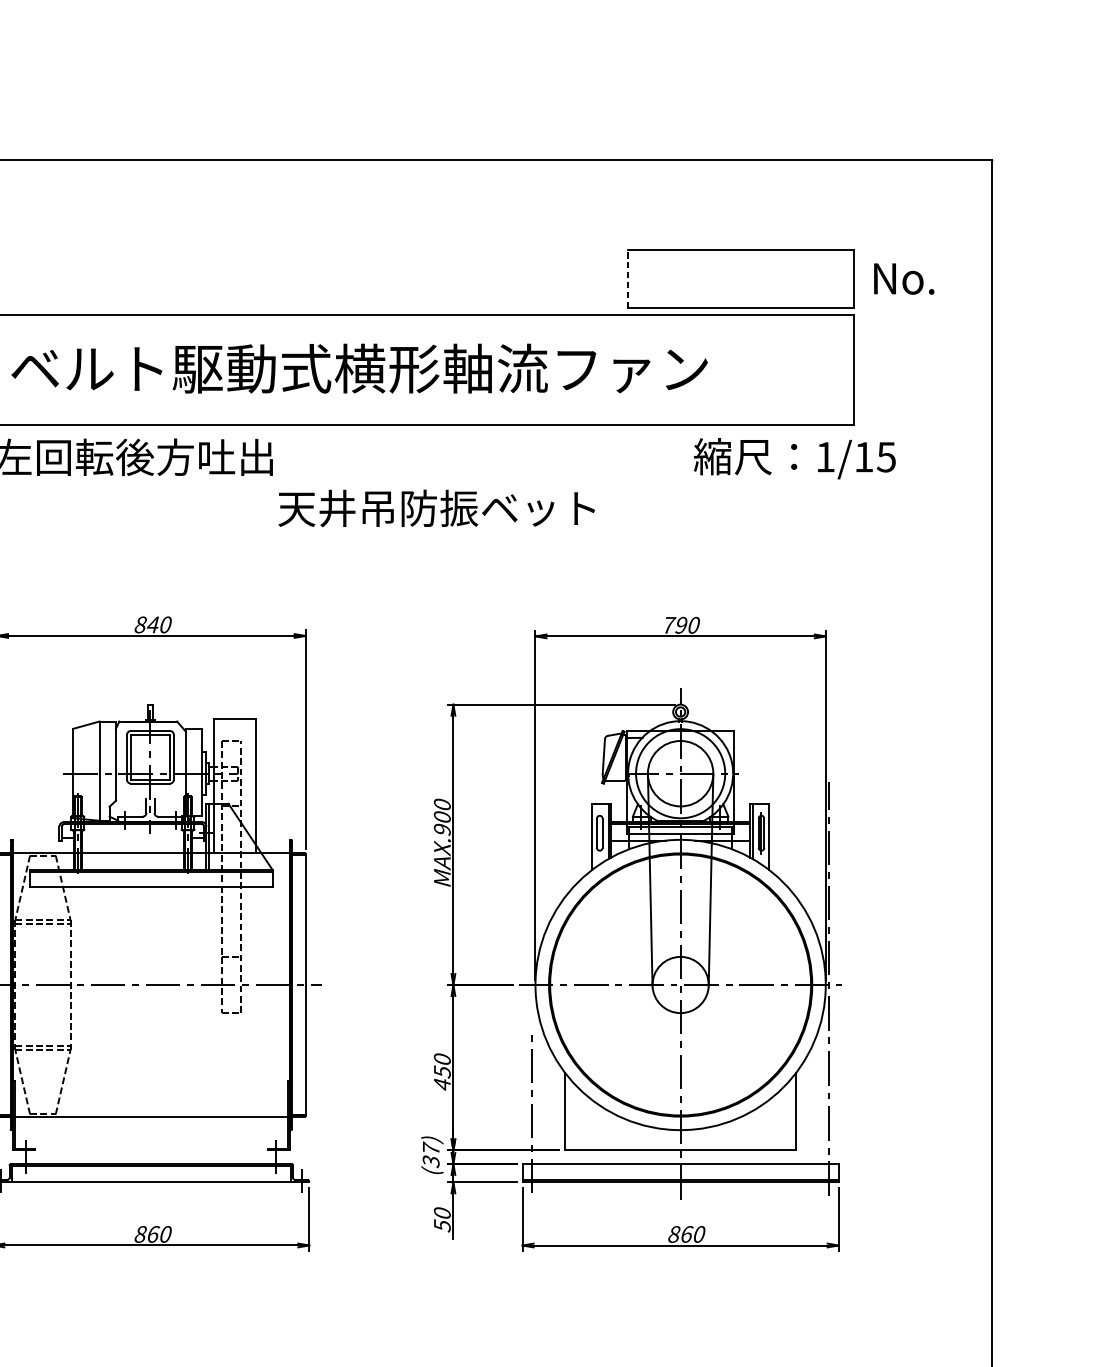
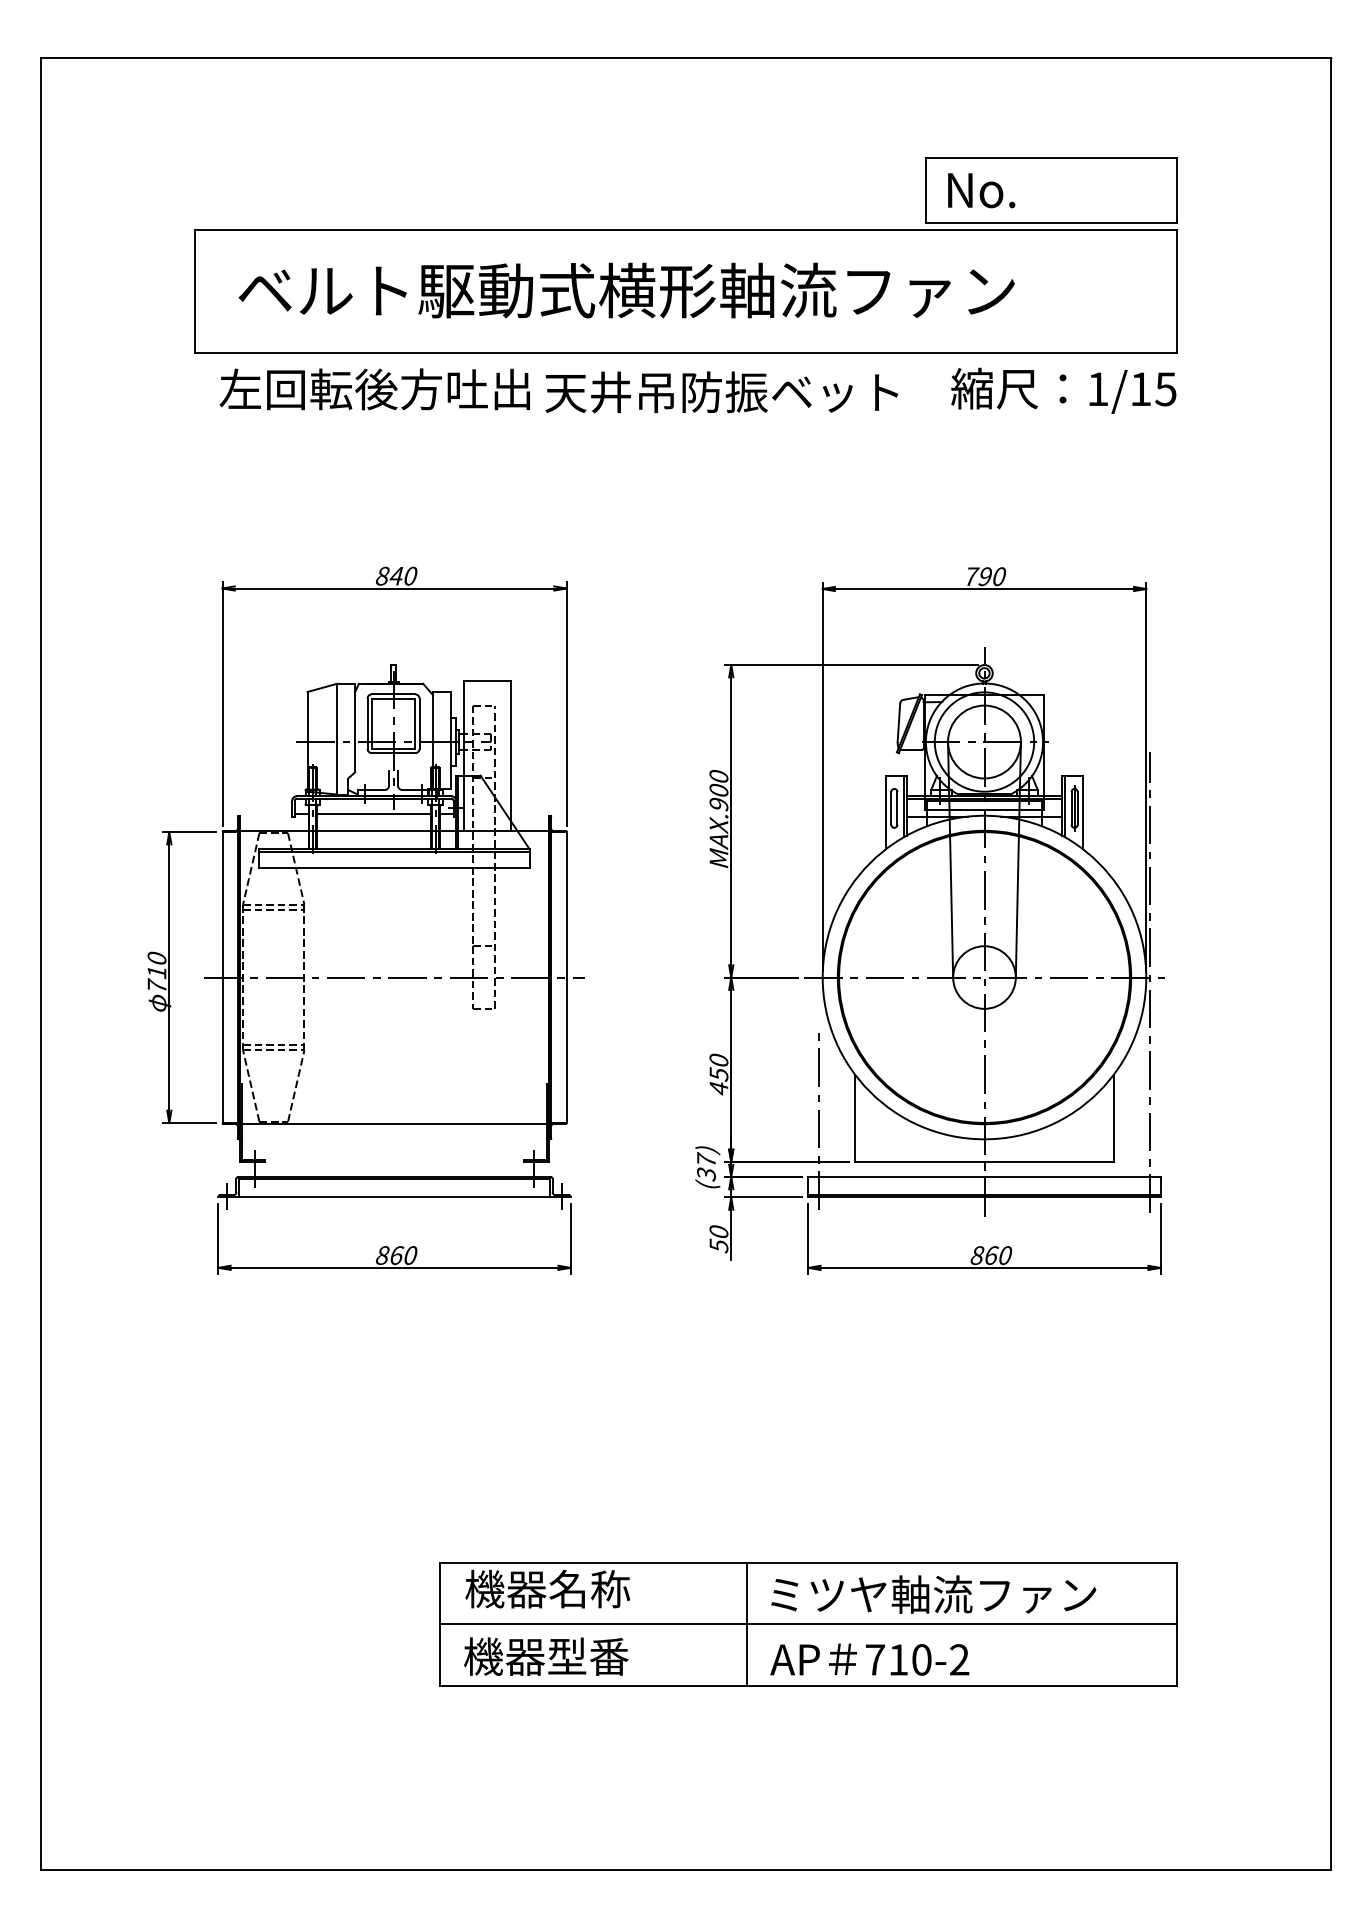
line: (627, 278) -> (925, 190), dashed -> solid
text: (904, 278) -> (981, 190), moved
text: (794, 458) -> (1063, 390), moved
text: (436, 508) -> (721, 392), moved
line: (132, 838) -> (373, 814), added

